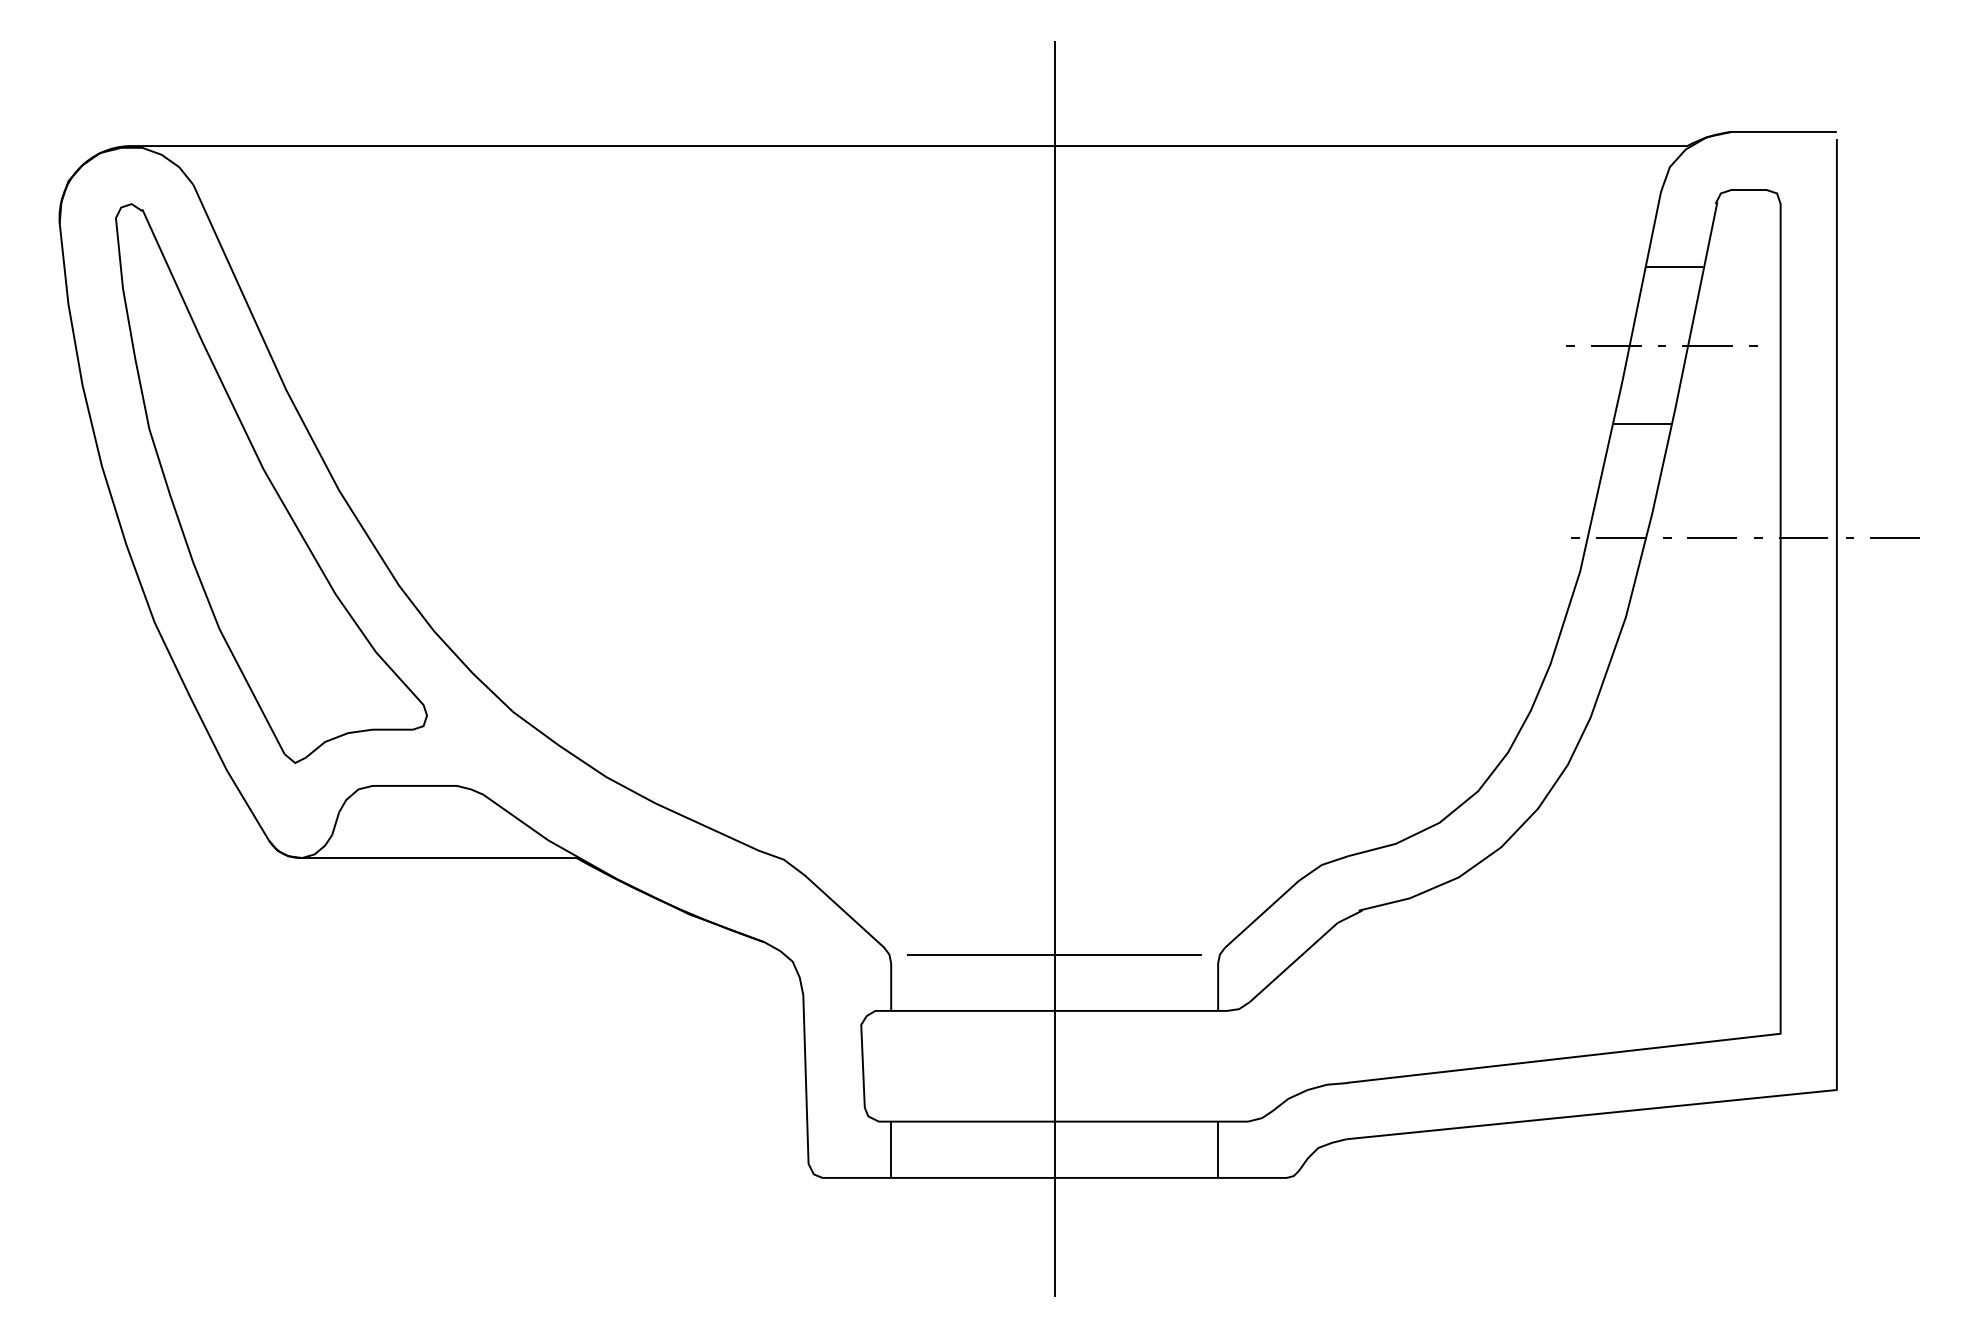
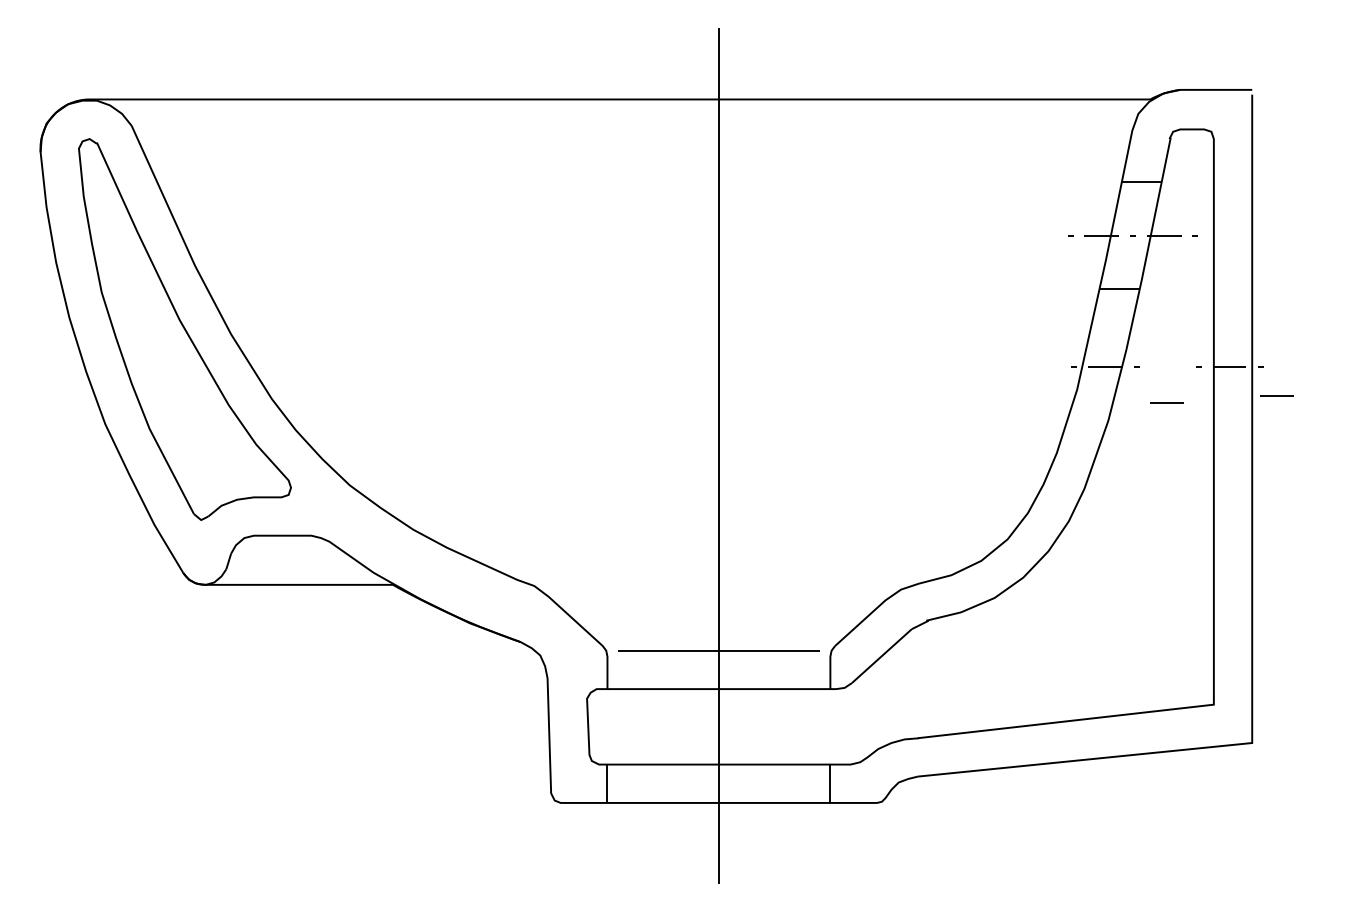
line: (1711, 537) -> (1166, 402), moved
line: (1894, 537) -> (1276, 395), moved

